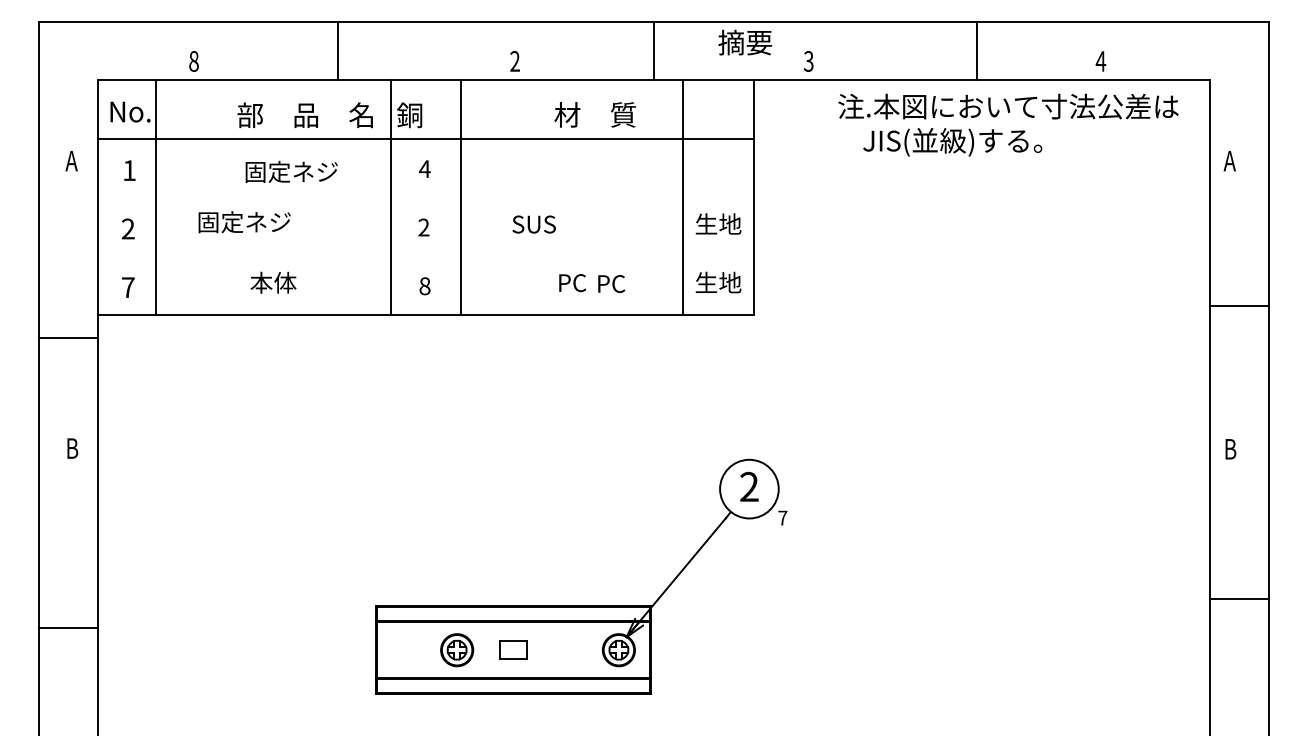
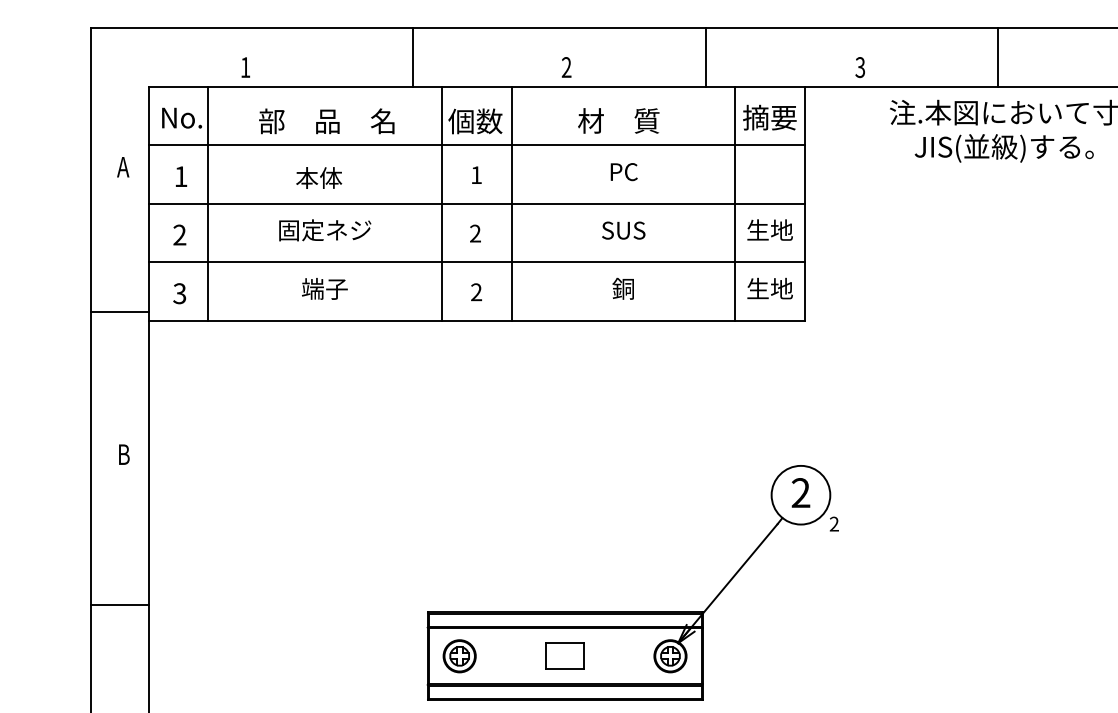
text: (745, 42) -> (770, 117), moved
line: (338, 50) -> (413, 56), moved
line: (976, 50) -> (998, 56), moved
text: (193, 61) -> (245, 67), 8 -> 1
text: (594, 114) -> (618, 120), moved
text: (304, 115) -> (326, 121), moved
text: (423, 115) -> (475, 121), 銅 -> 個数
text: (424, 168) -> (476, 174), 4 -> 1
text: (290, 171) -> (342, 177), 固定ネジ -> 本体
line: (425, 197) -> (477, 203), added
text: (244, 222) -> (325, 230), moved
text: (533, 224) -> (623, 230), moved
line: (425, 256) -> (477, 262), added
text: (273, 282) -> (325, 288), 本体 -> 端子
text: (572, 282) -> (624, 288), PC -> 銅
text: (611, 283) -> (624, 171), moved
text: (424, 286) -> (476, 292), 8 -> 2
text: (127, 287) -> (179, 293), 7 -> 3
line: (68, 337) -> (120, 311), moved
text: (782, 517) -> (834, 523), 7 -> 2
line: (68, 627) -> (120, 604), moved
part: (513, 649) -> (565, 655), size x1.43
part: (457, 650) -> (460, 656), moved

